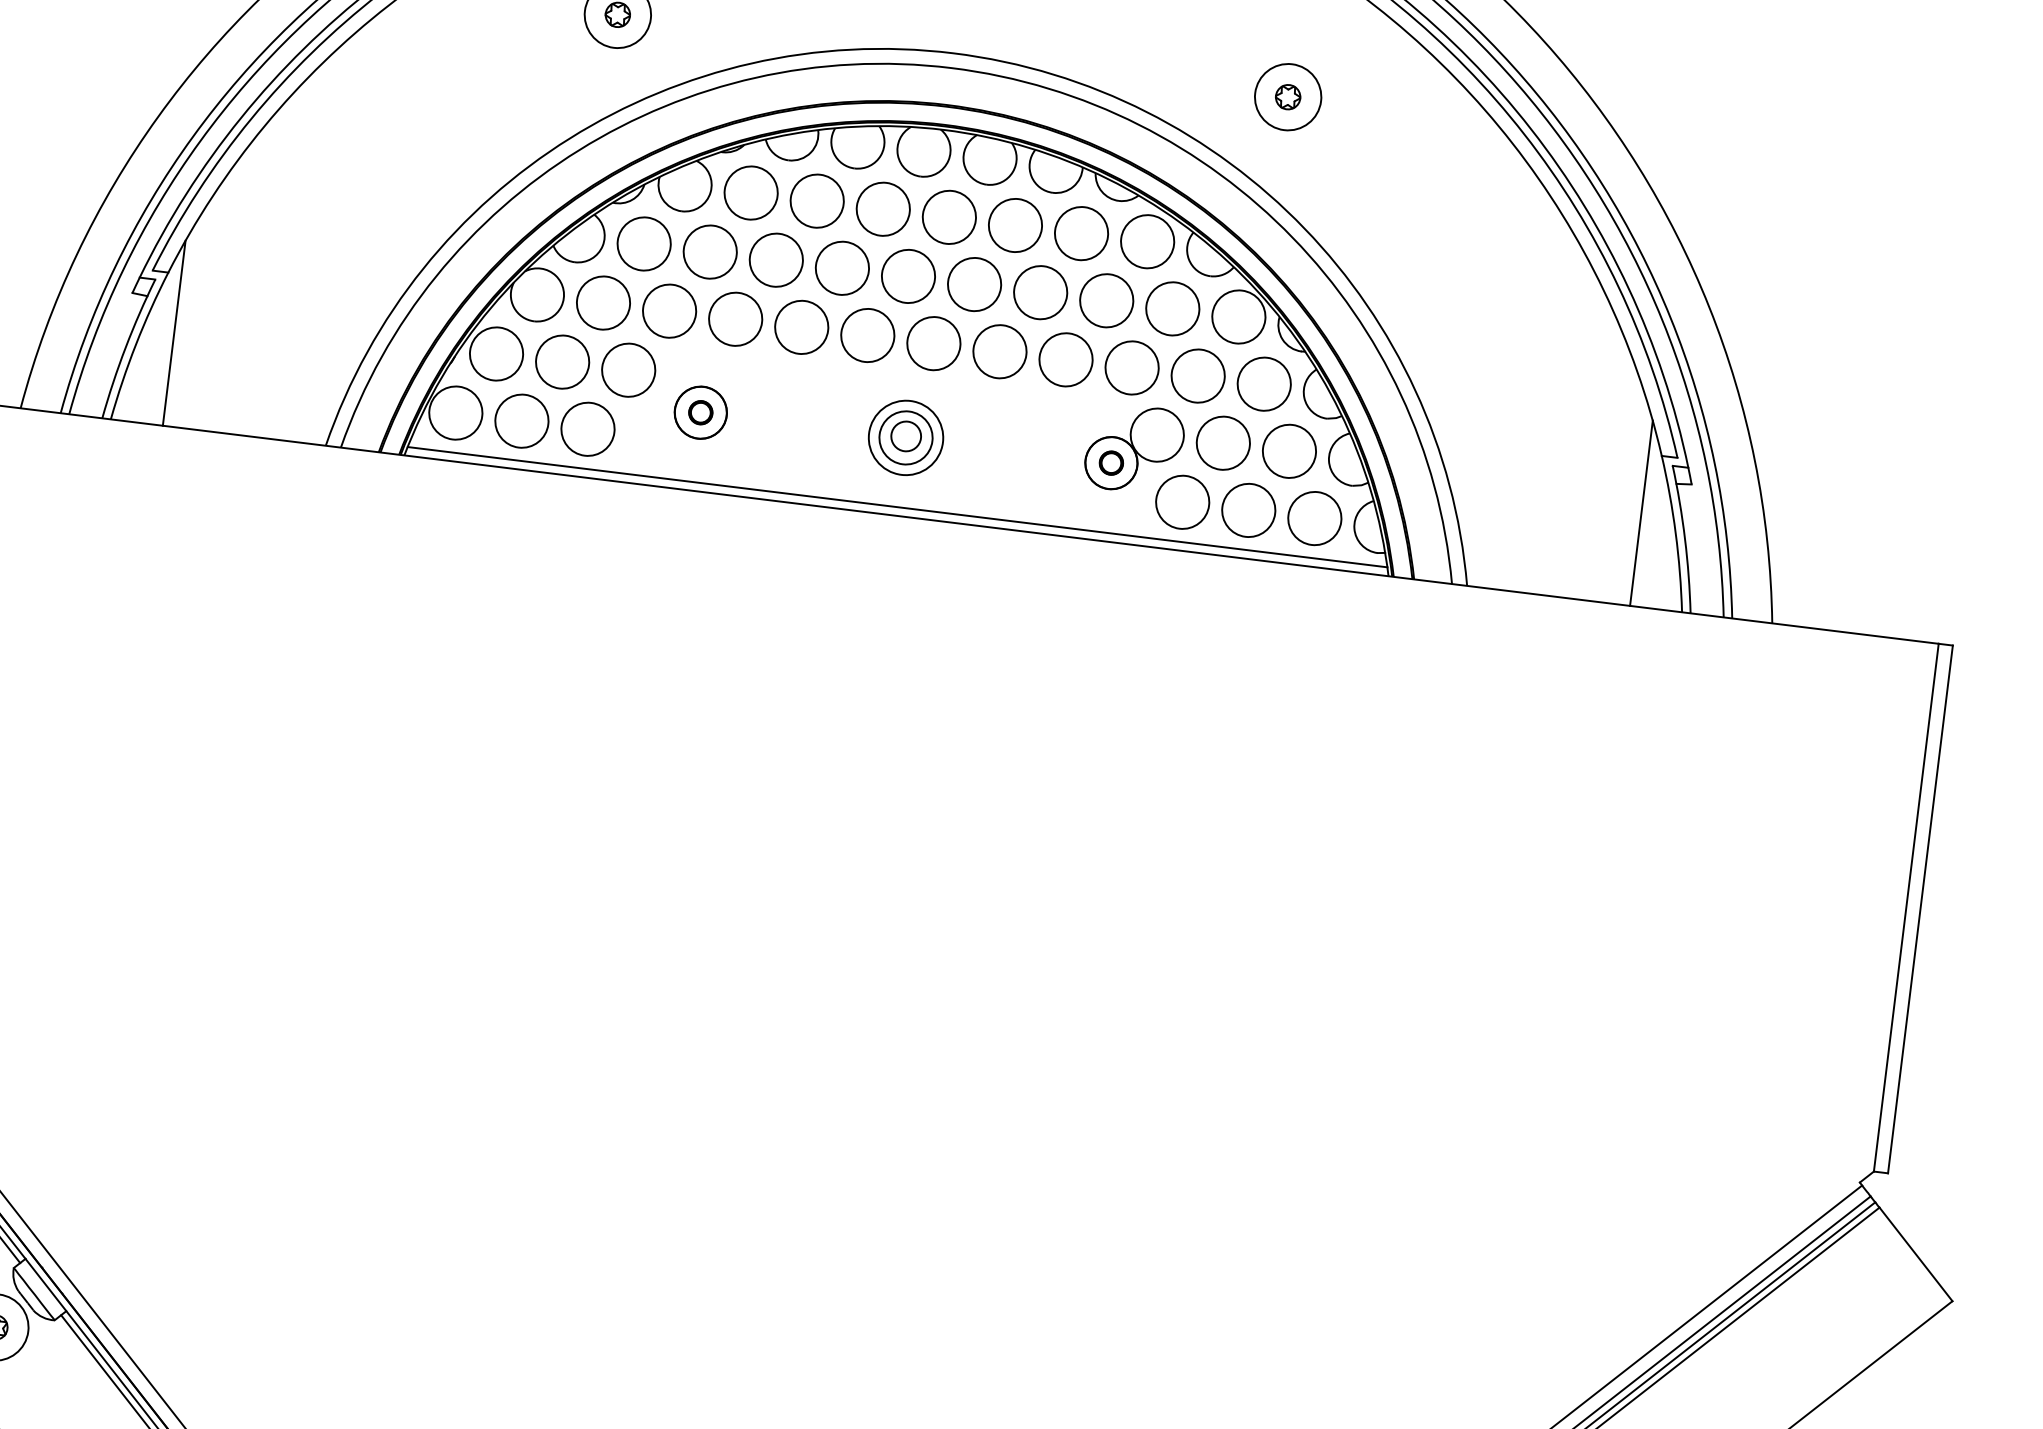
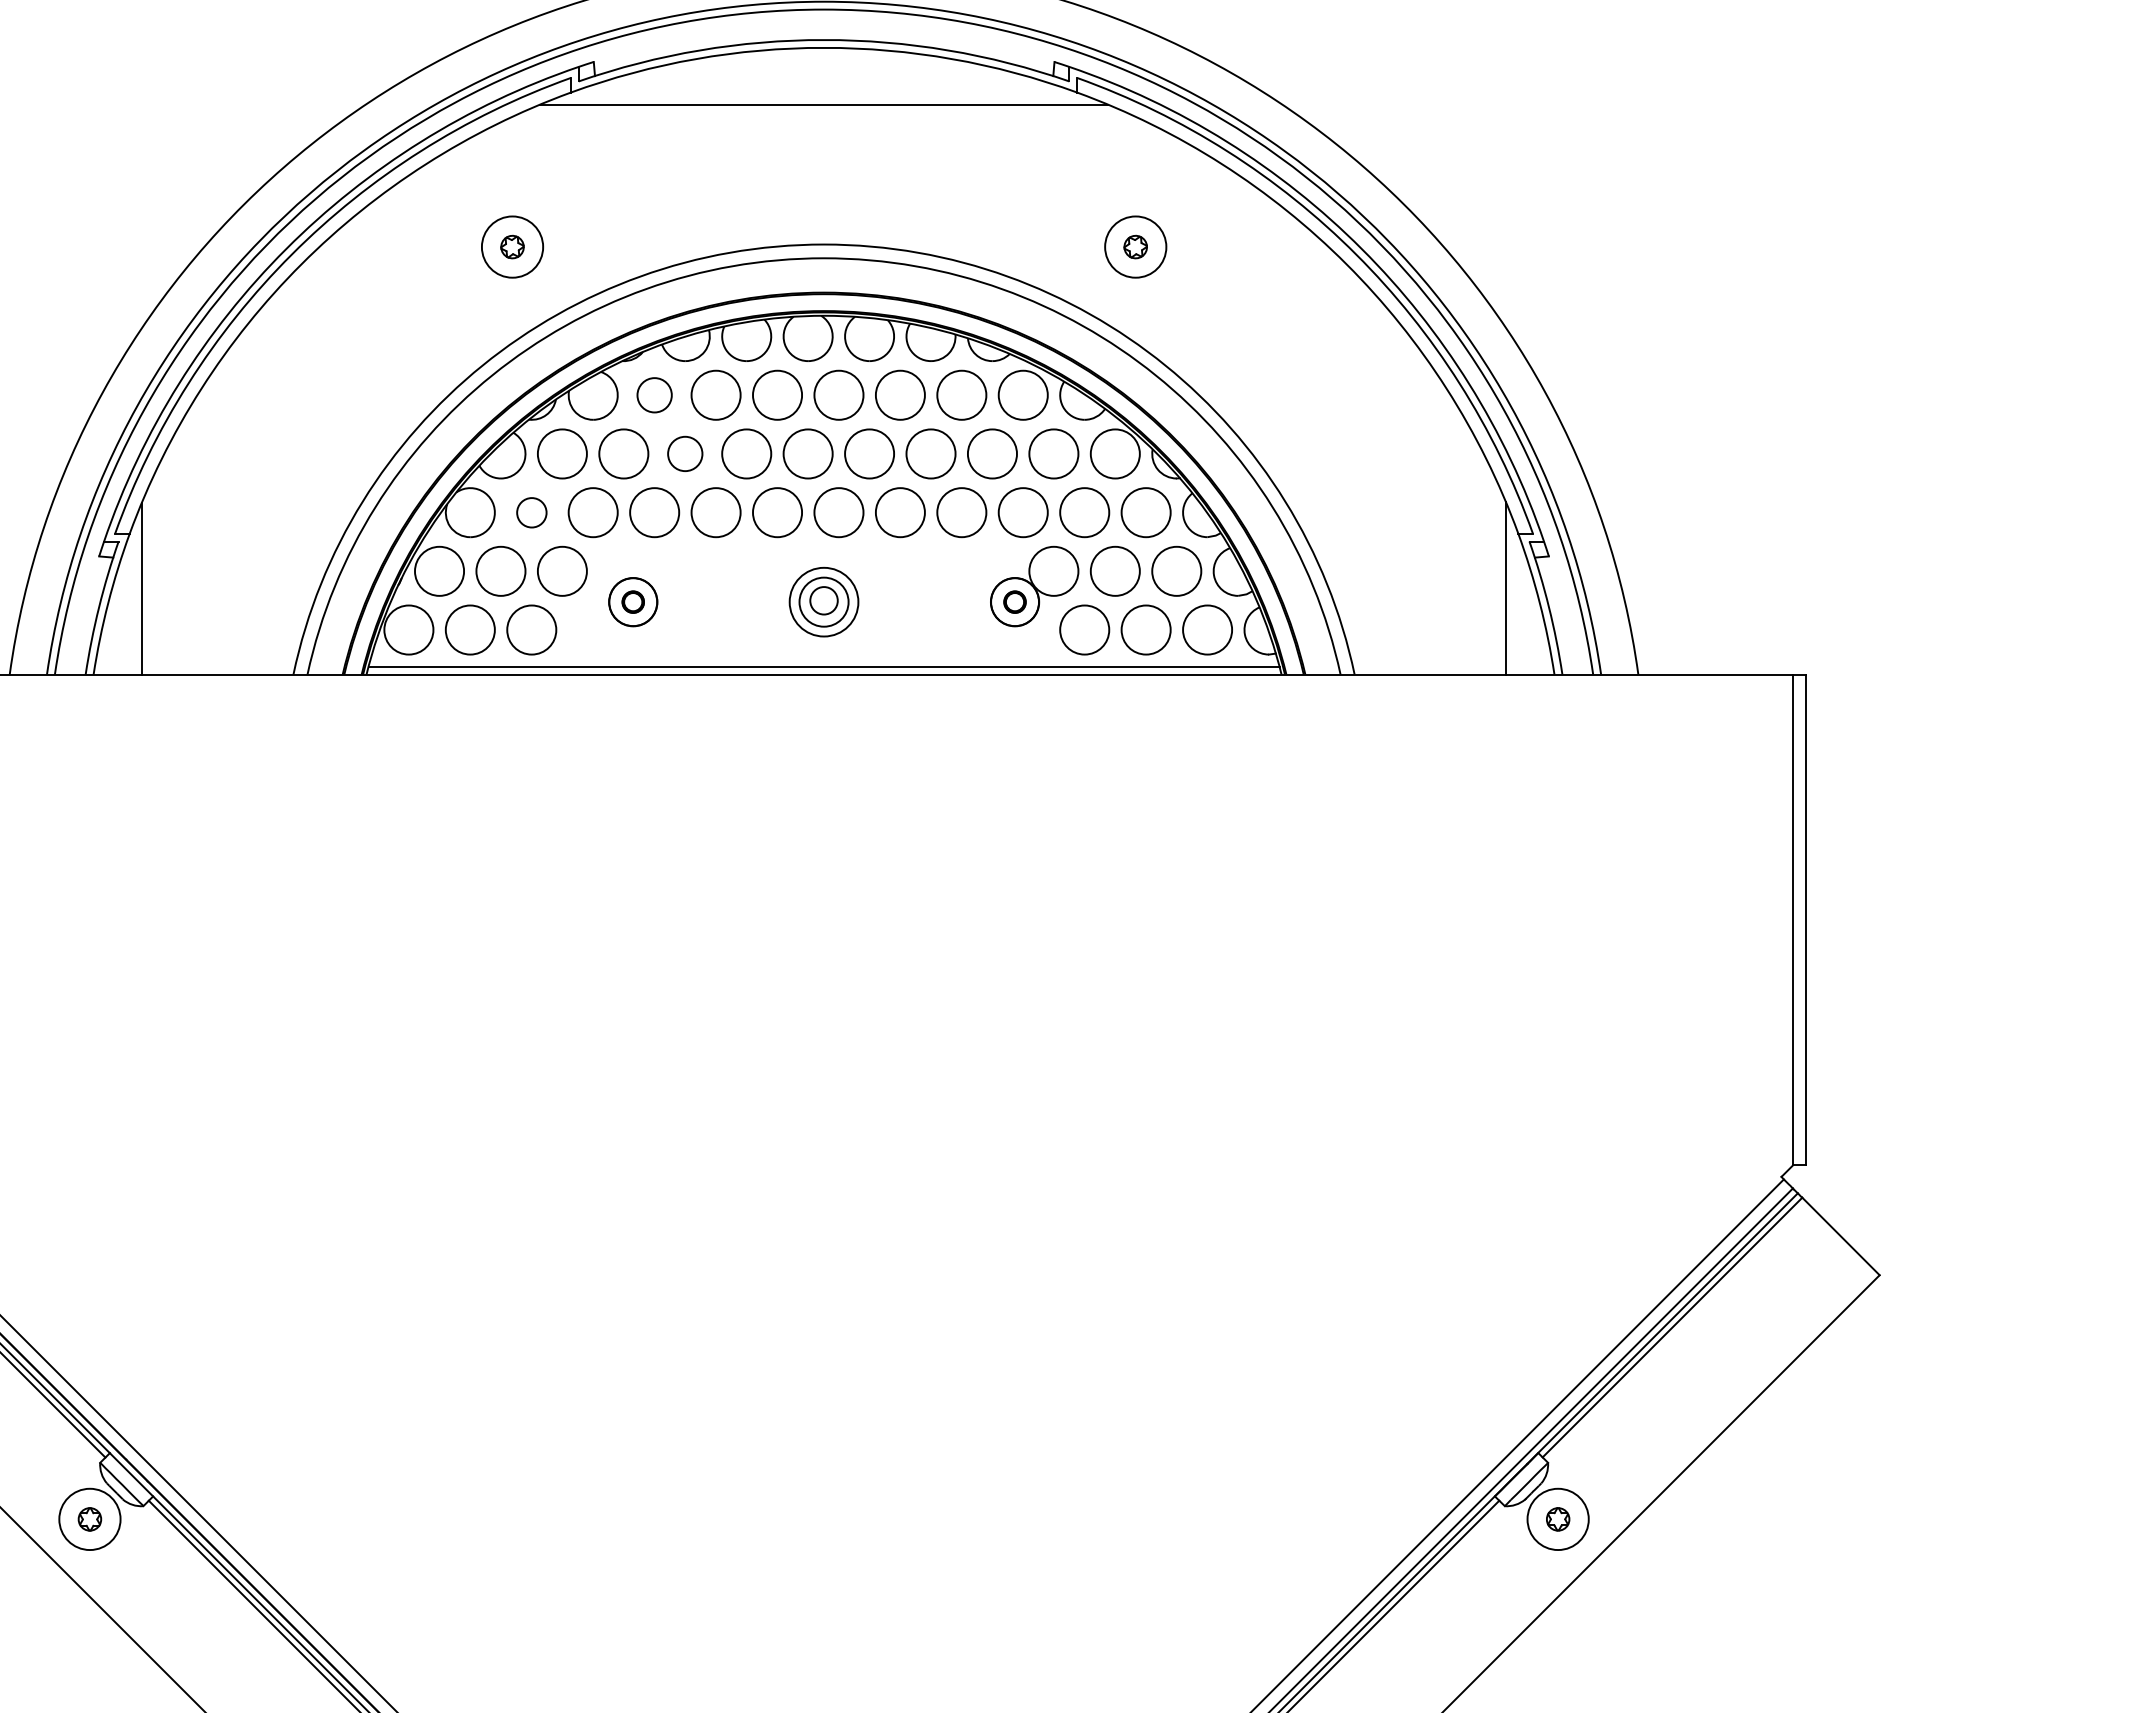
circle: (751, 192) -> (654, 394), size x0.7
circle: (775, 259) -> (684, 453), size x0.7
circle: (603, 302) -> (531, 512), size x0.6

